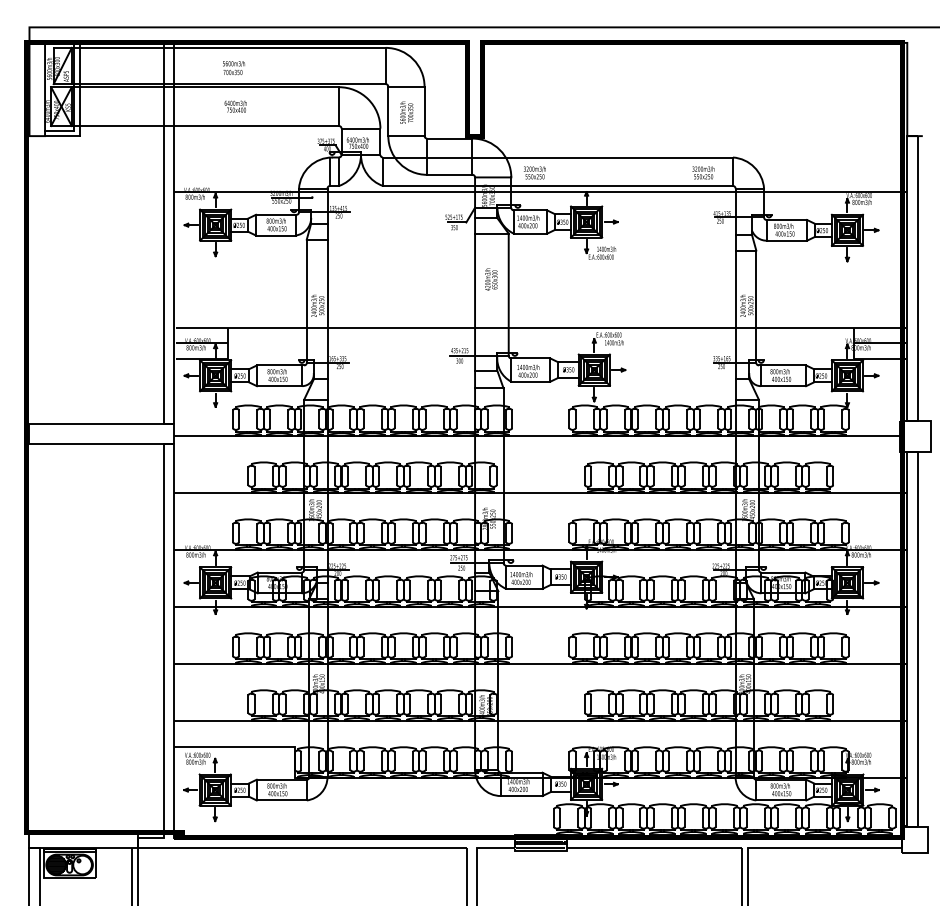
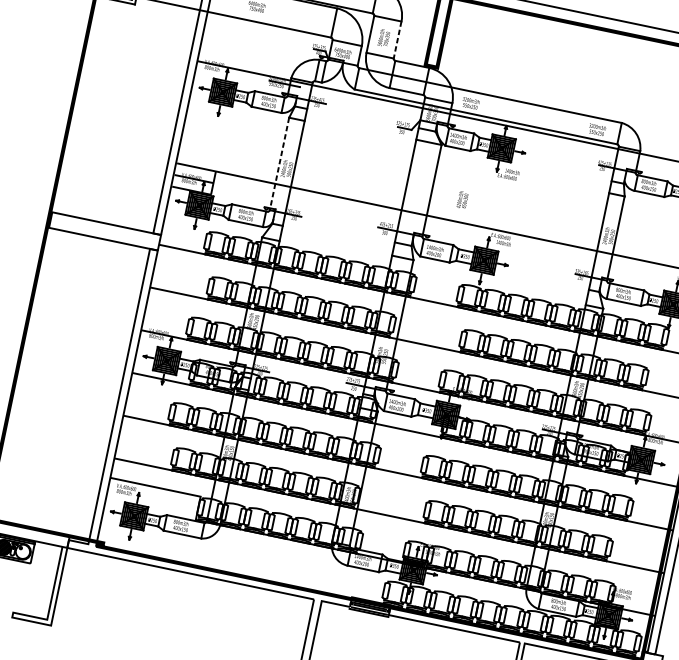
line: (424, 111) -> (397, 40), solid -> dashed
text: (491, 279) -> (462, 200), moved
line: (306, 301) -> (279, 164), solid -> dashed

